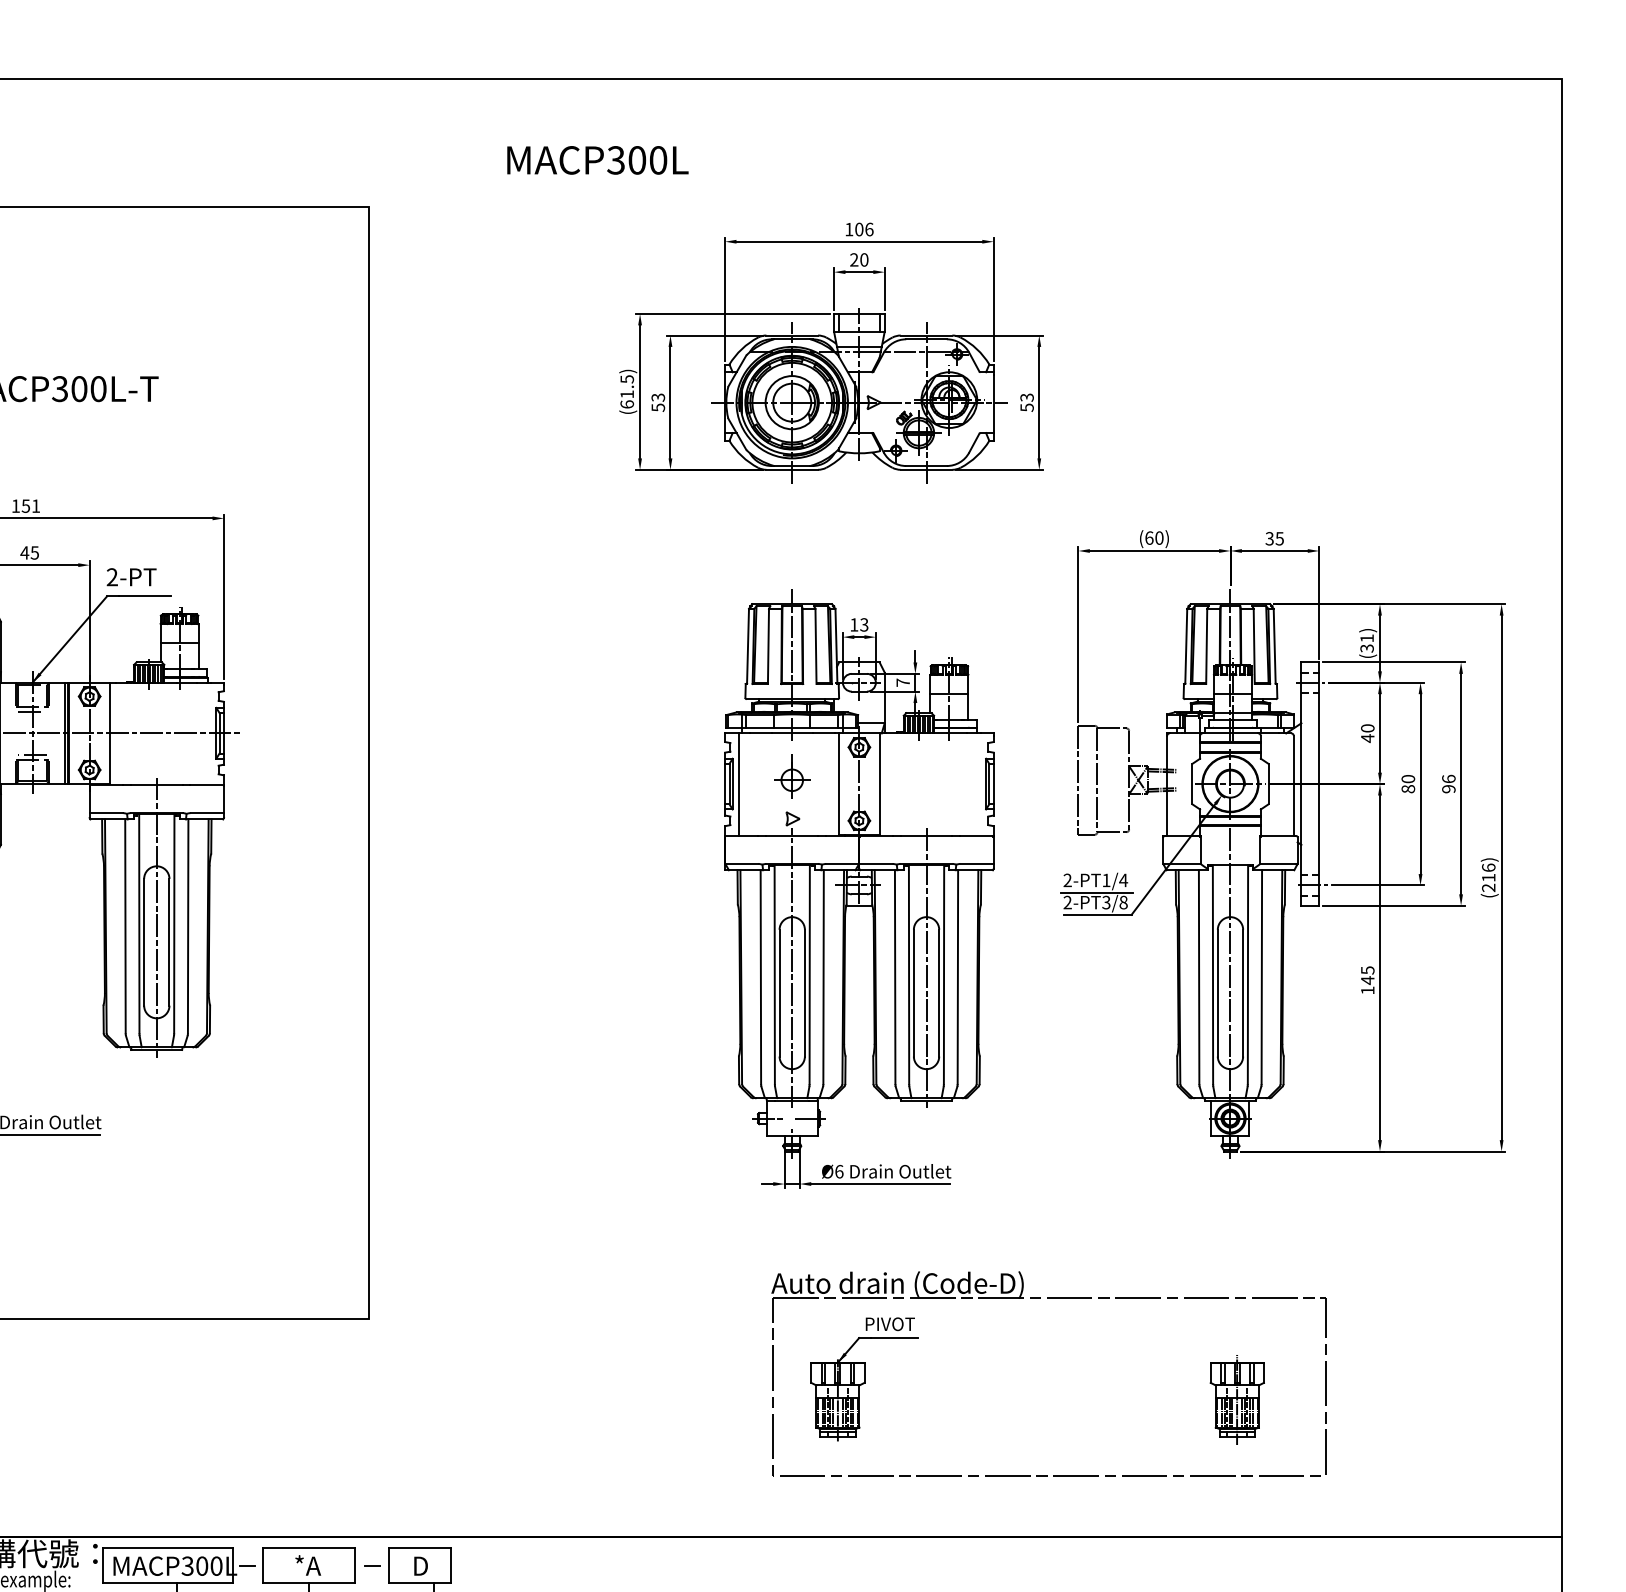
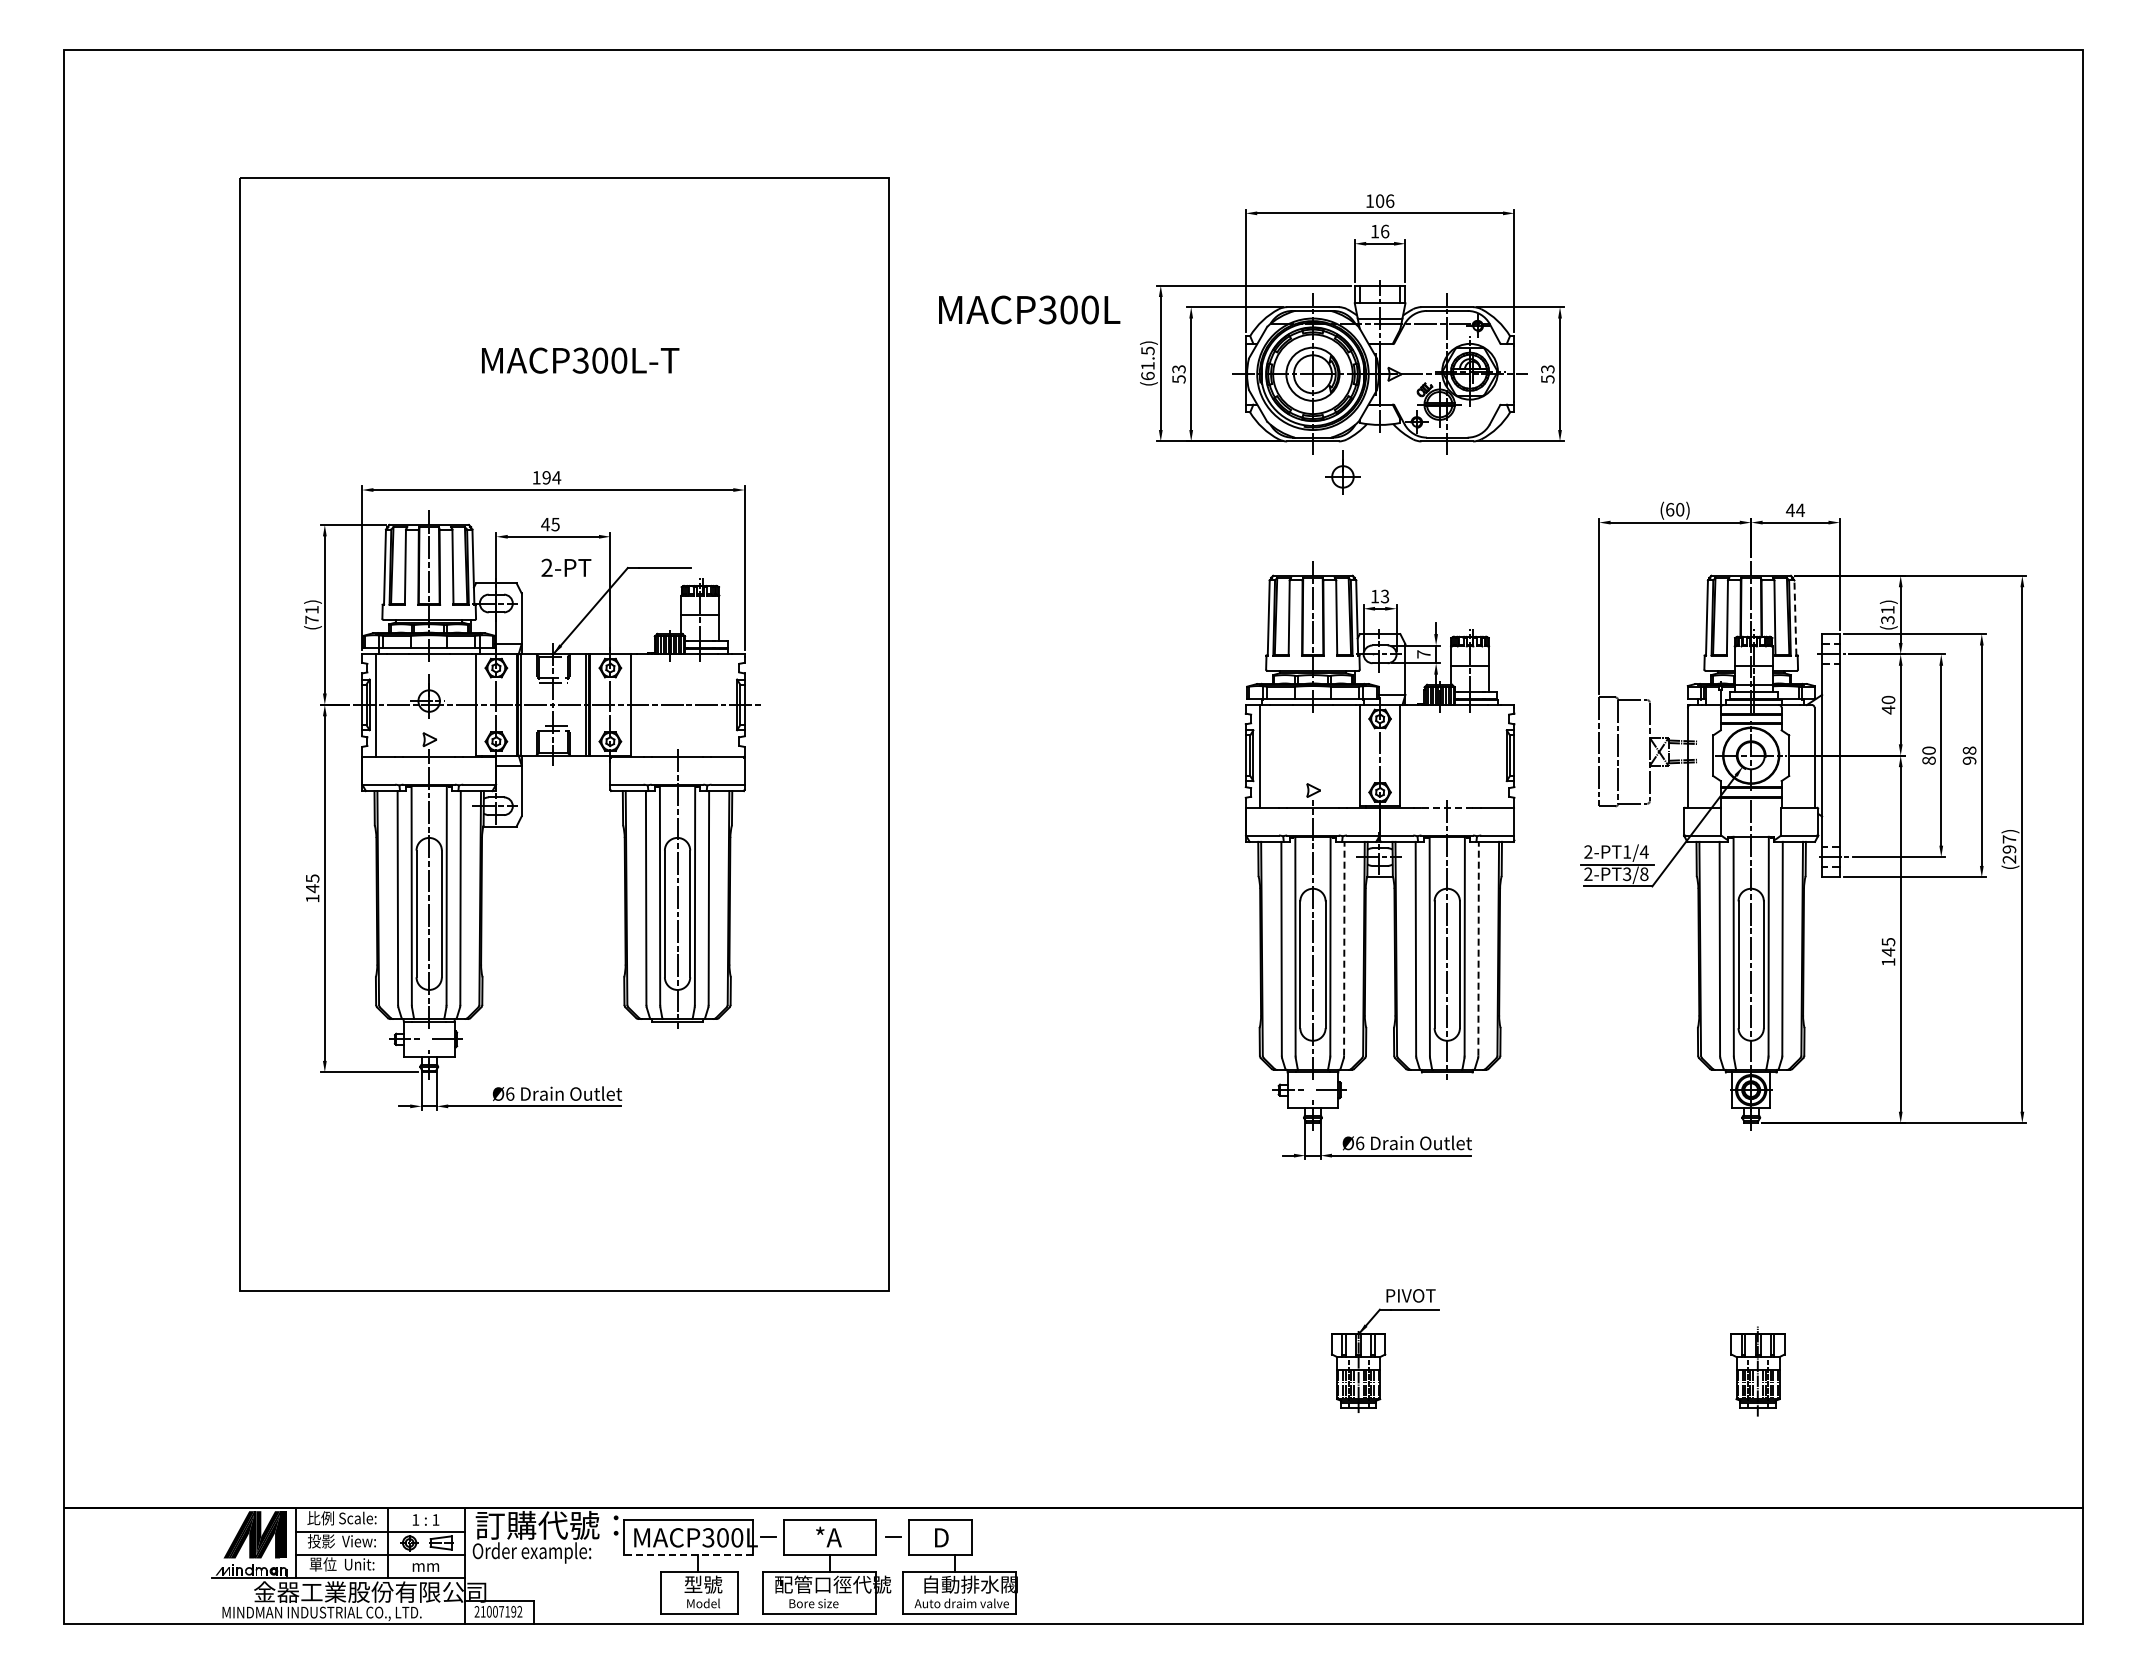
text: (597, 159) -> (1029, 309), moved
text: (858, 259) -> (1379, 231), 20 -> 16
text: (30, 505) -> (551, 477), 151 -> 194
text: (1273, 538) -> (1794, 510), 35 -> 44
text: (131, 576) -> (566, 567), moved
line: (1274, 646) -> (1795, 618), solid -> dashed
part: (791, 775) -> (1342, 472), moved
text: (1448, 778) -> (1969, 750), 96 -> 98
line: (926, 835) -> (1447, 807), solid -> dashed
text: (1488, 872) -> (2009, 844), (216) -> (297)
line: (823, 976) -> (1344, 948), solid -> dashed
line: (957, 976) -> (1478, 948), solid -> dashed
part: (1048, 1298) -> (1569, 1270), removed
line: (167, 1582) -> (688, 1554), solid -> dashed

